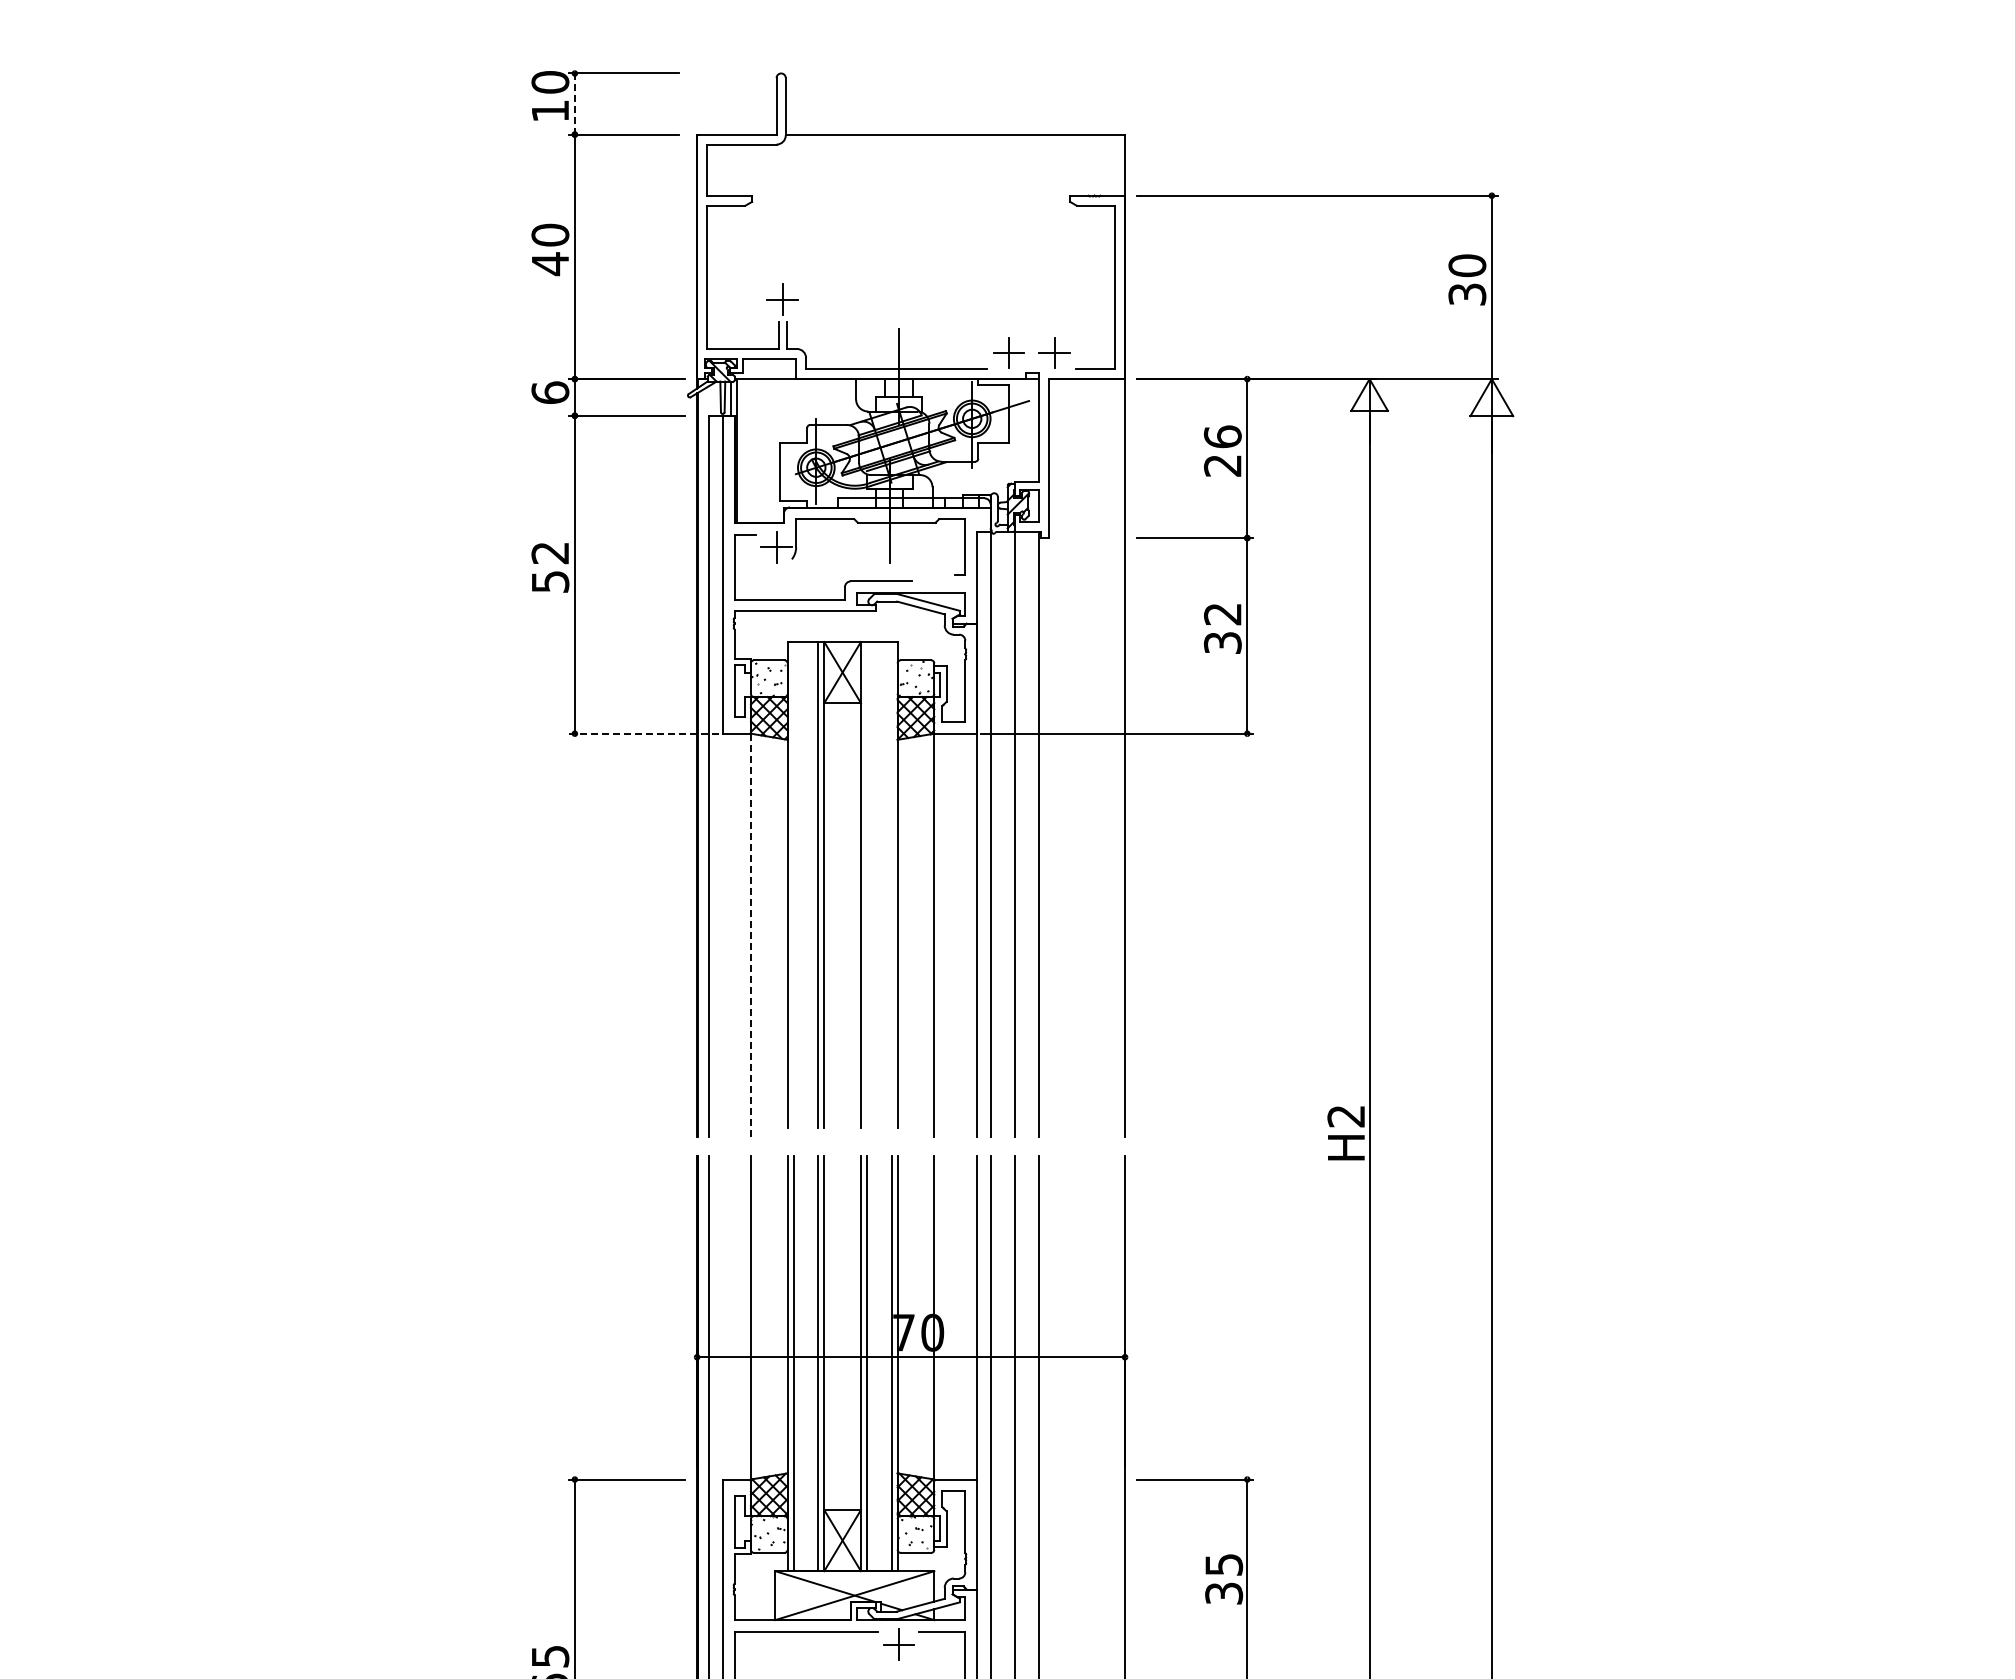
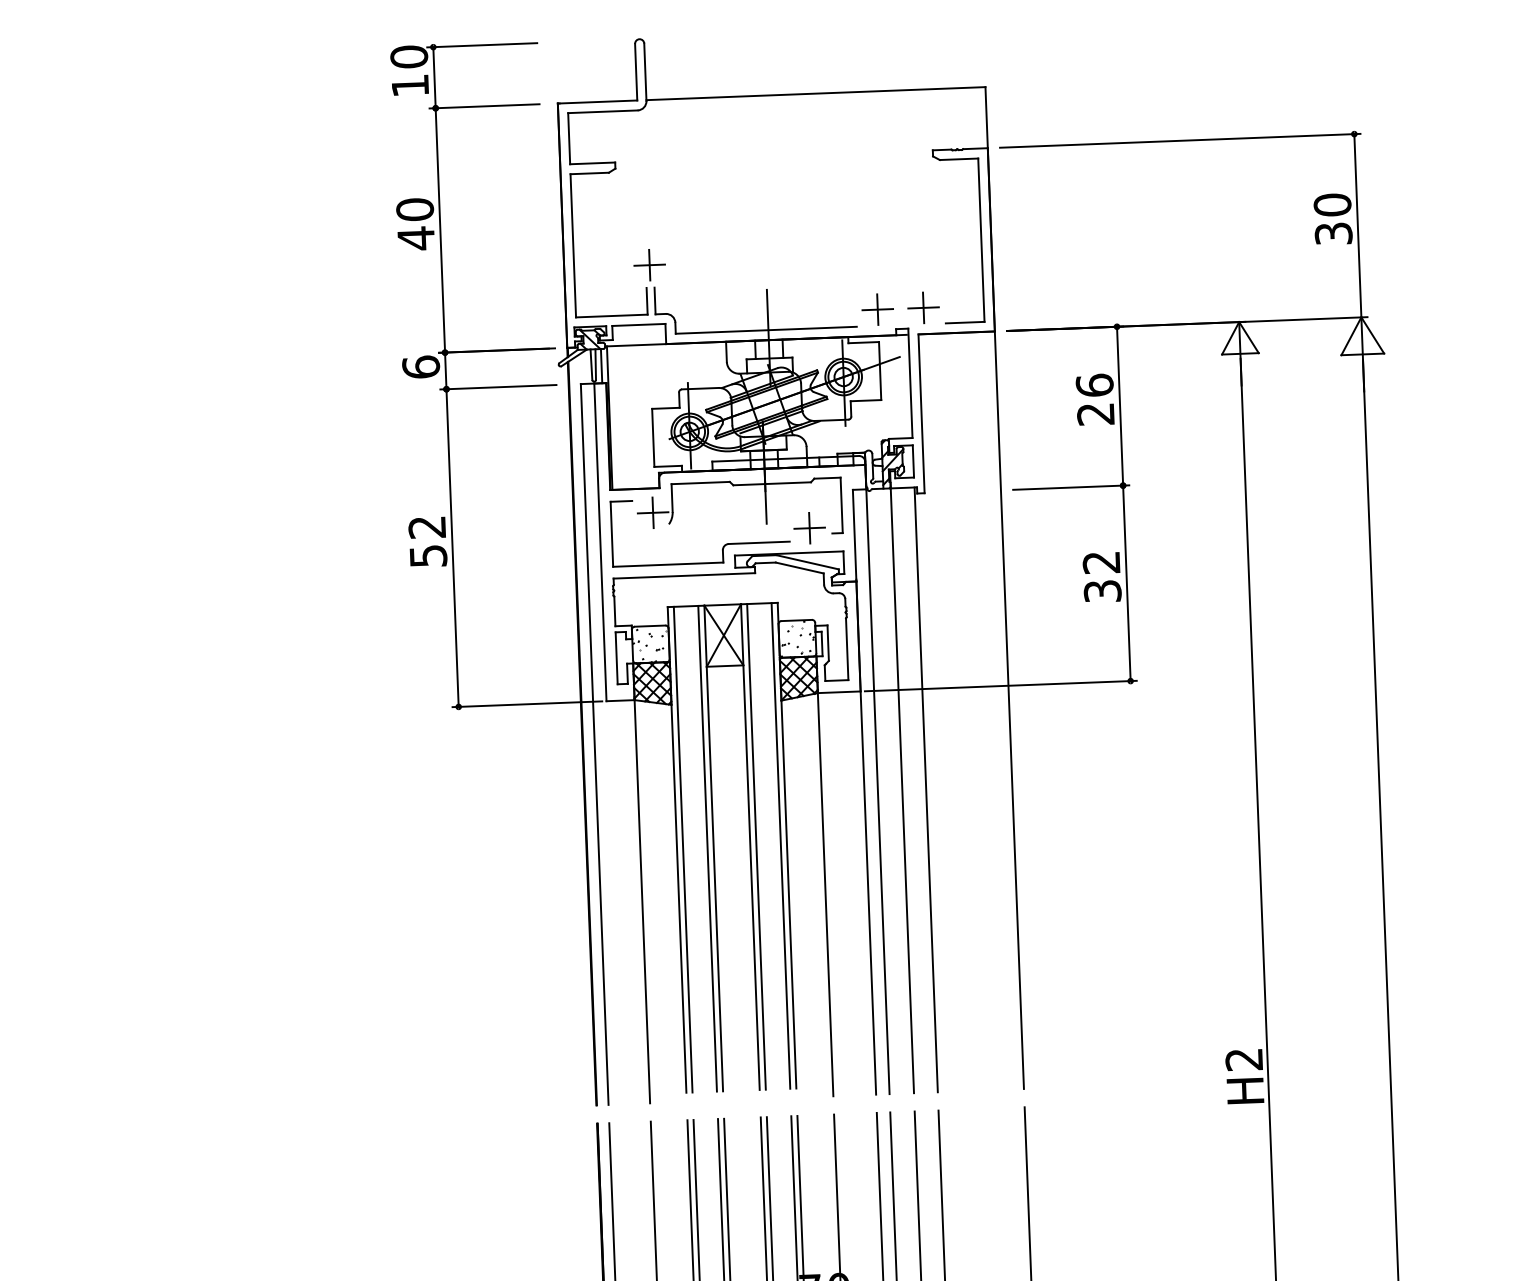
line: (574, 104) -> (434, 78), dashed -> solid
part: (932, 568) -> (809, 528), added
line: (643, 733) -> (527, 704), dashed -> solid
line: (793, 884) -> (682, 849), added
line: (867, 884) -> (756, 846), added
line: (891, 884) -> (780, 845), added
line: (750, 933) -> (641, 899), dashed -> solid

